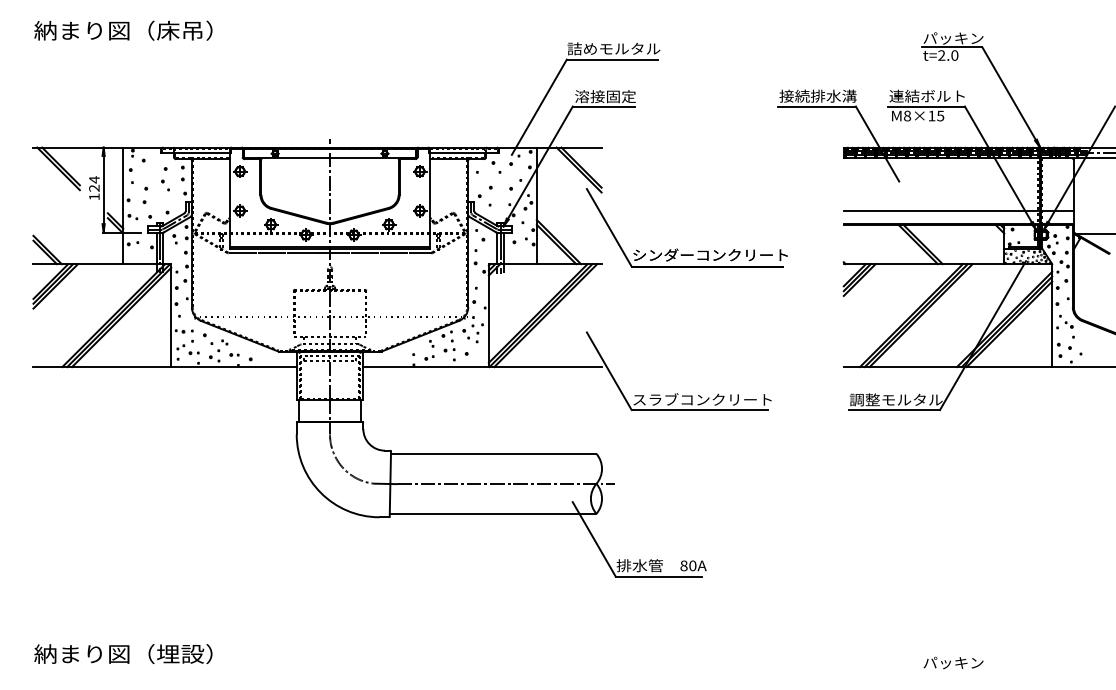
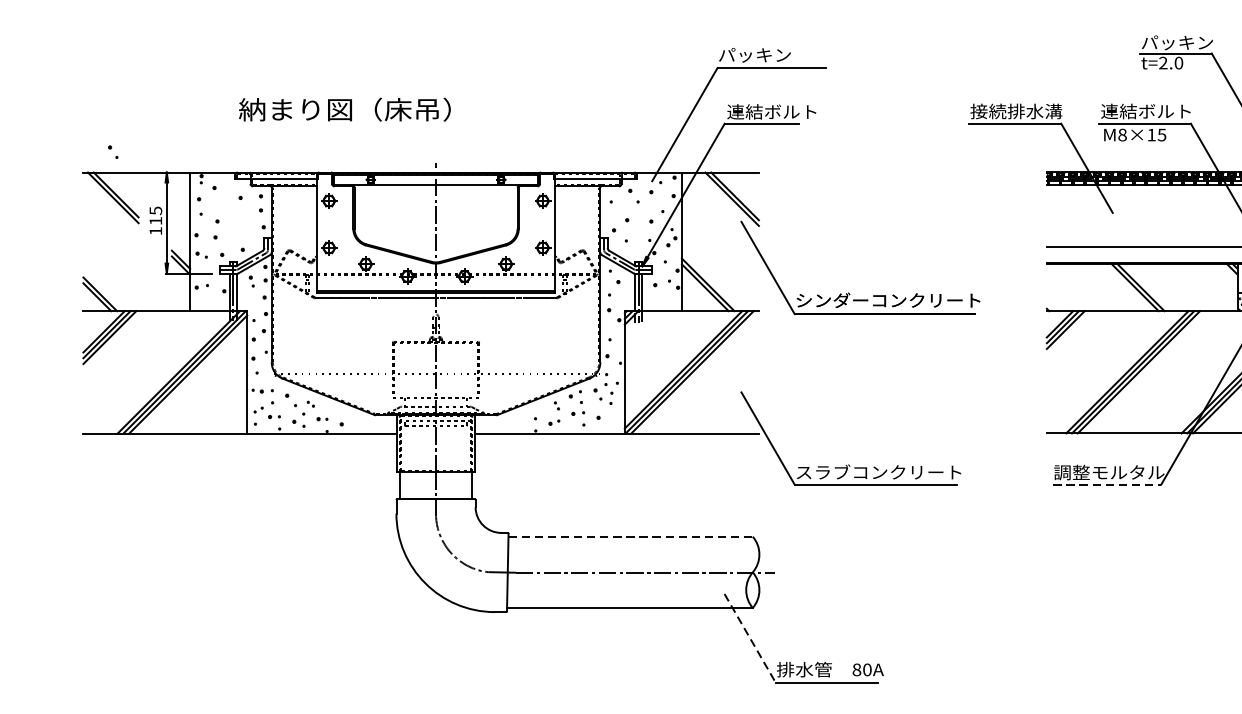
text: (123, 30) -> (345, 109), moved
text: (613, 48) -> (773, 54), 詰めモルタル -> パッキン
text: (612, 96) -> (771, 111), 溶接固定 -> 連結ボルト
text: (94, 183) -> (155, 215), 124 -> 115
part: (165, 185) -> (113, 152), moved
line: (895, 410) -> (1108, 485), solid -> dashed
line: (493, 453) -> (630, 536), solid -> dashed
line: (594, 539) -> (750, 638), solid -> dashed

